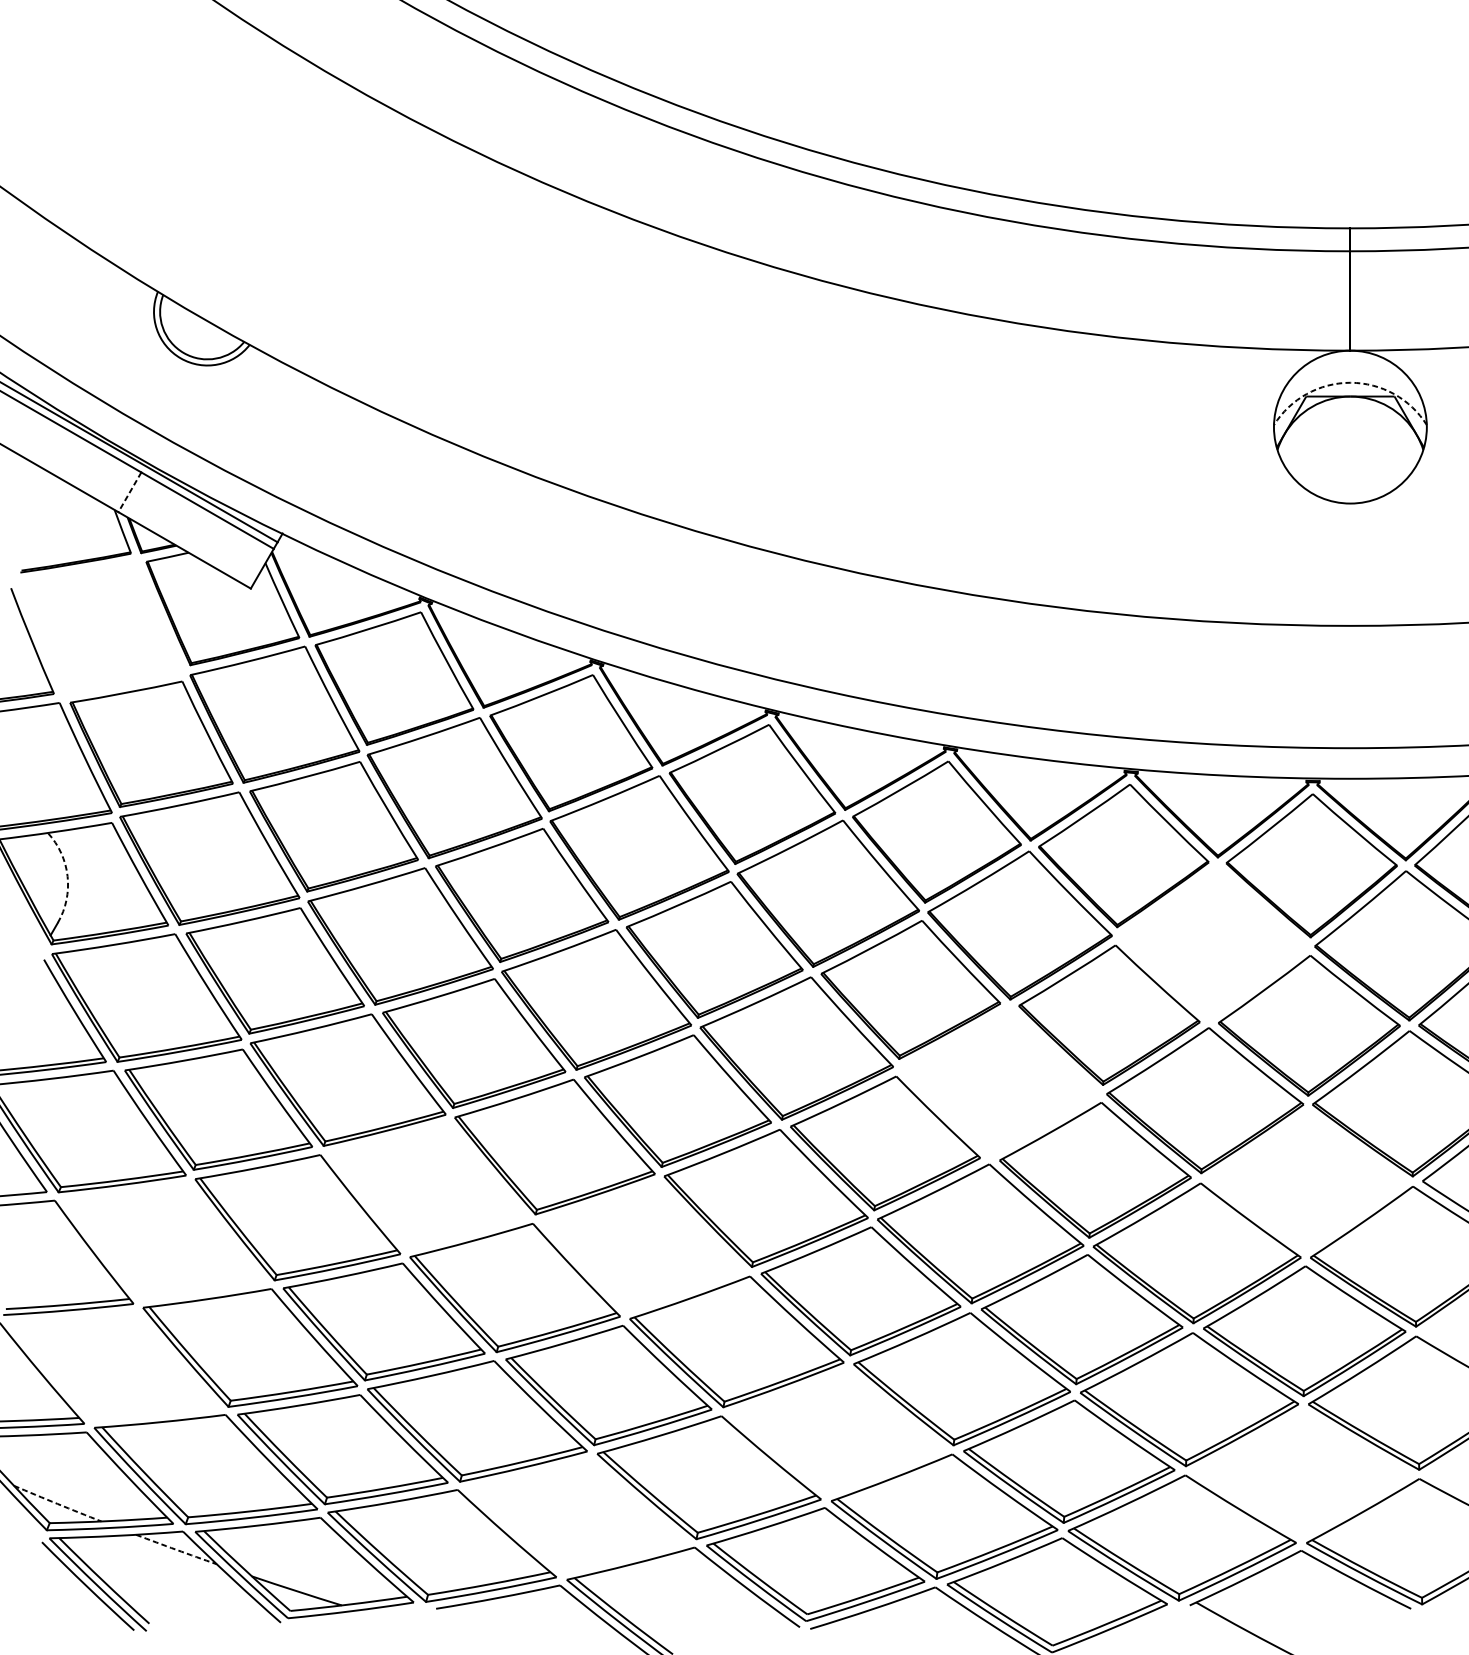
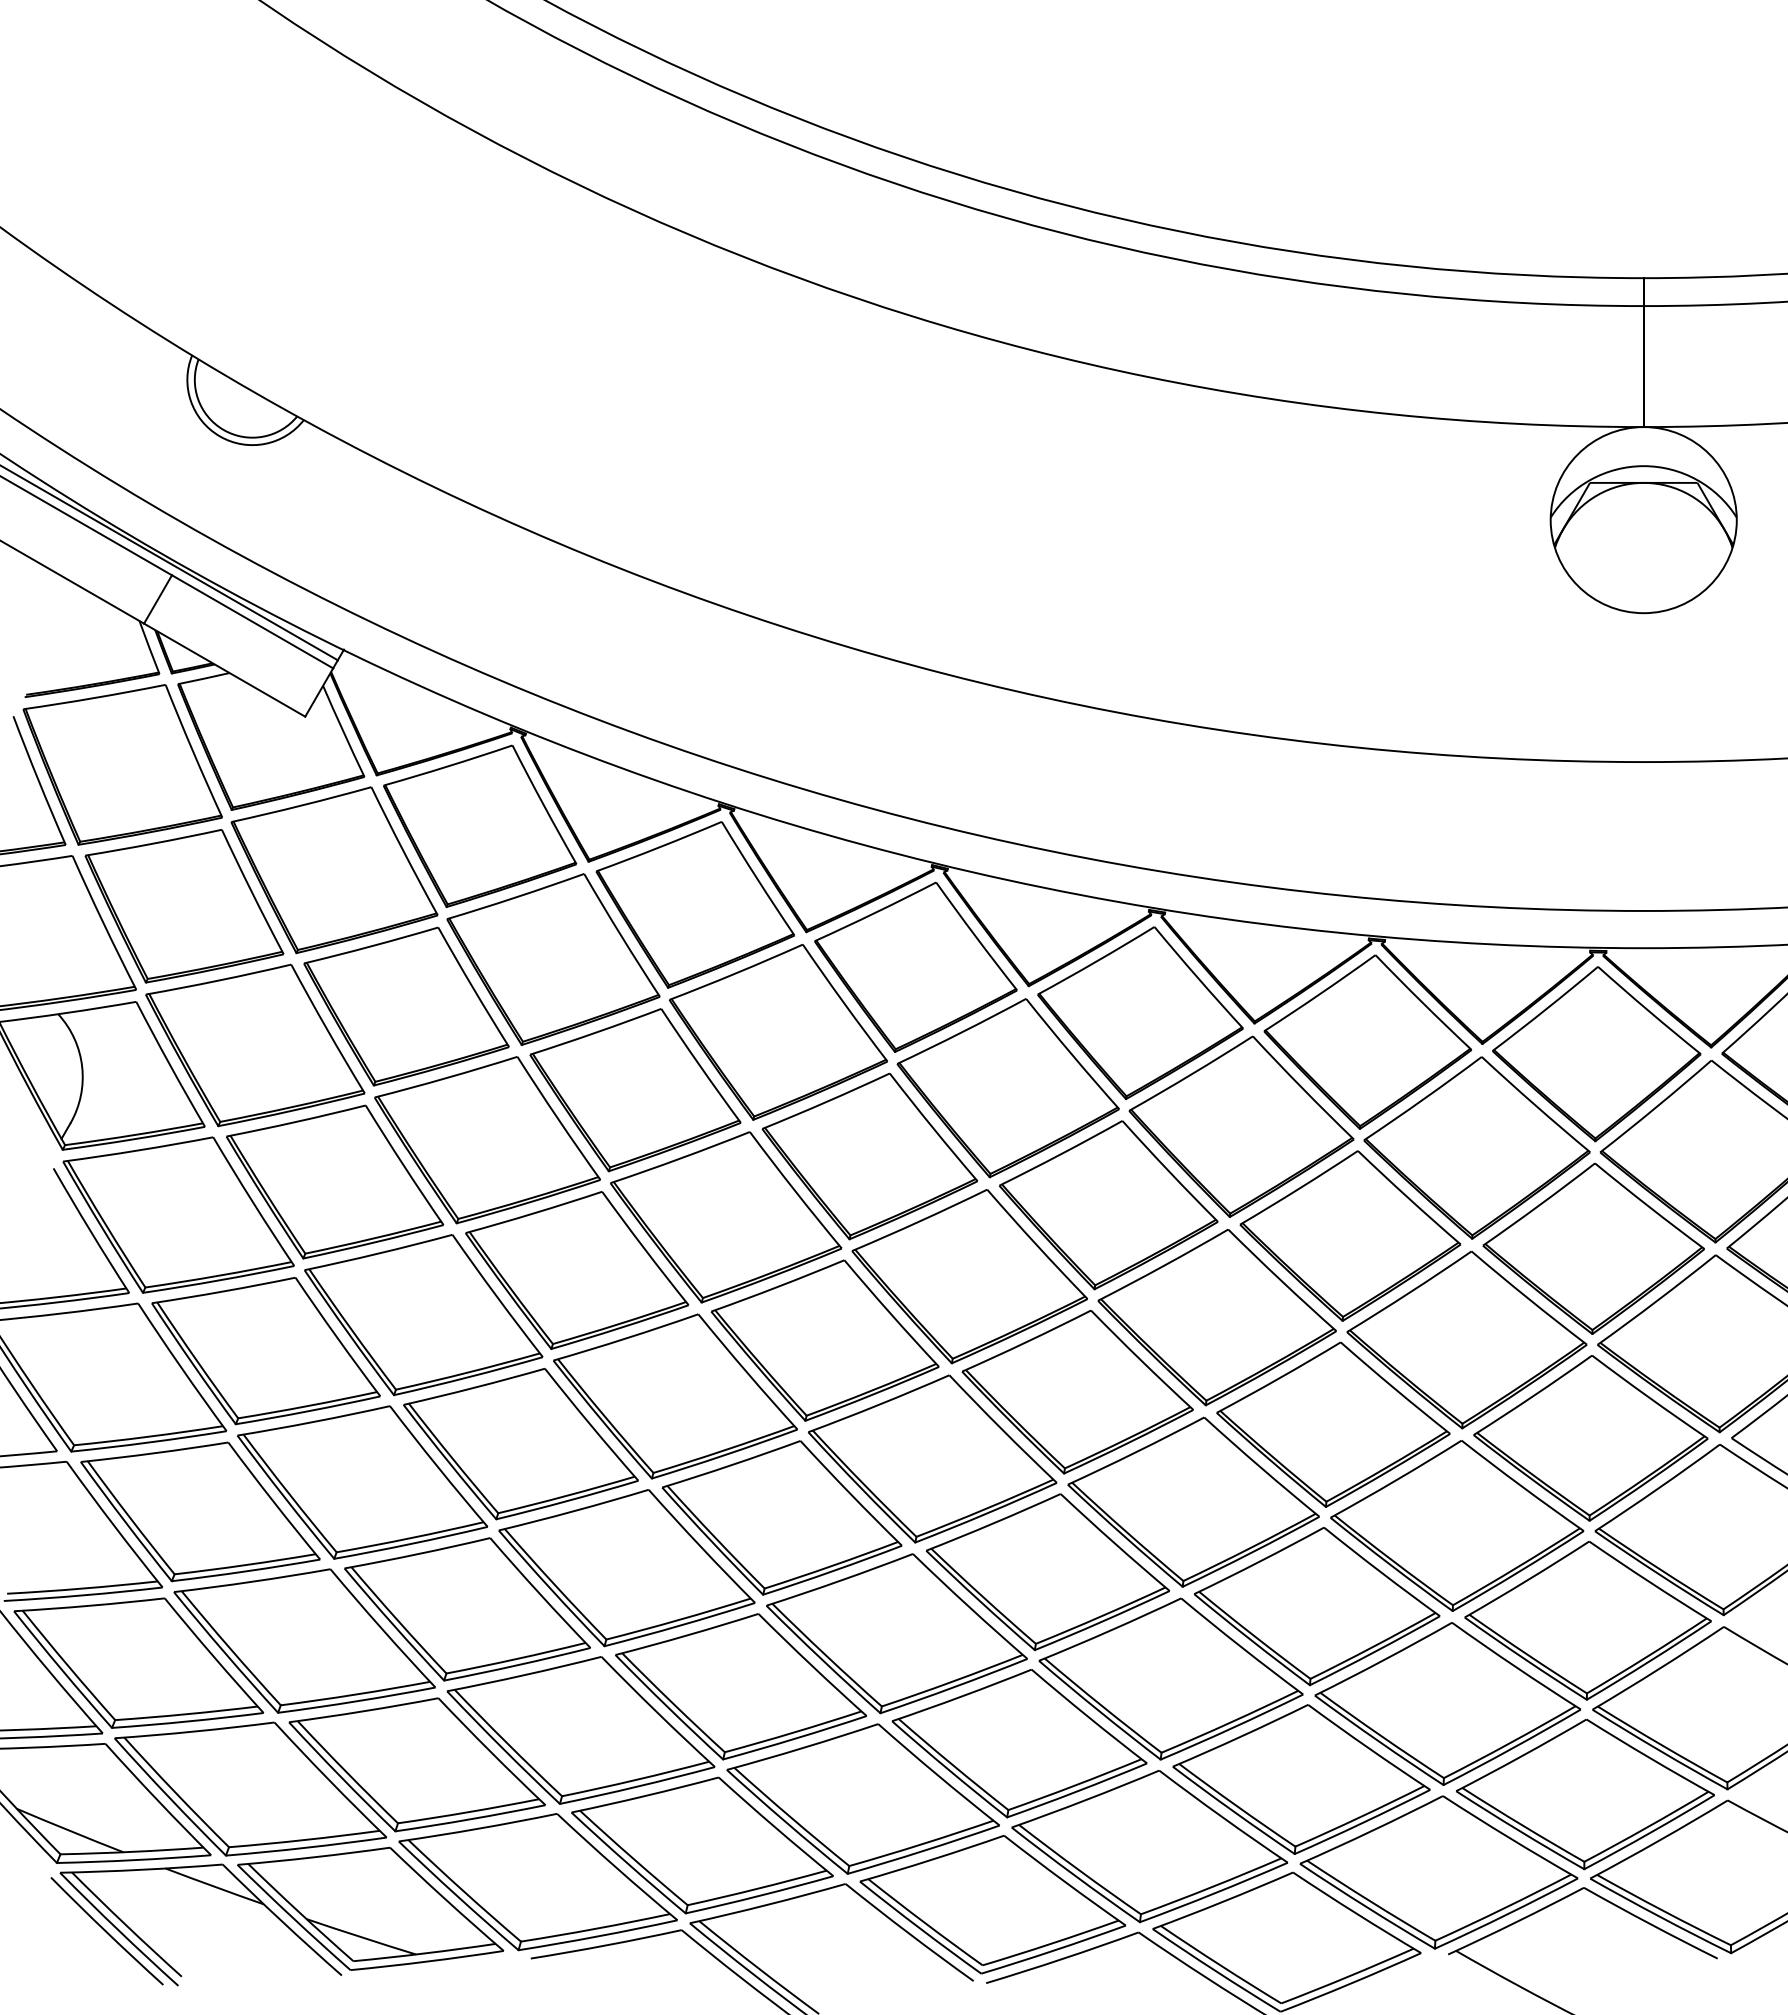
arc: (1350, 383) -> (1643, 466), dashed -> solid
line: (130, 492) -> (158, 599), dashed -> solid
part: (100, 627) -> (122, 764), added
arc: (67, 875) -> (82, 1066), dashed -> solid
part: (1213, 942) -> (1476, 1147), added
part: (999, 1082) -> (1216, 1317), added
part: (1306, 1181) -> (1590, 1438), added
part: (427, 1186) -> (520, 1444), added
part: (164, 1241) -> (200, 1511), added
part: (642, 1246) -> (781, 1517), added
part: (113, 1365) -> (138, 1662), added
part: (837, 1432) -> (1019, 1743), added
part: (1302, 1474) -> (1585, 1794), added
arc: (57, 1503) -> (70, 1830), dashed -> solid
part: (577, 1515) -> (702, 1845), added
arc: (176, 1549) -> (214, 1886), dashed -> solid

